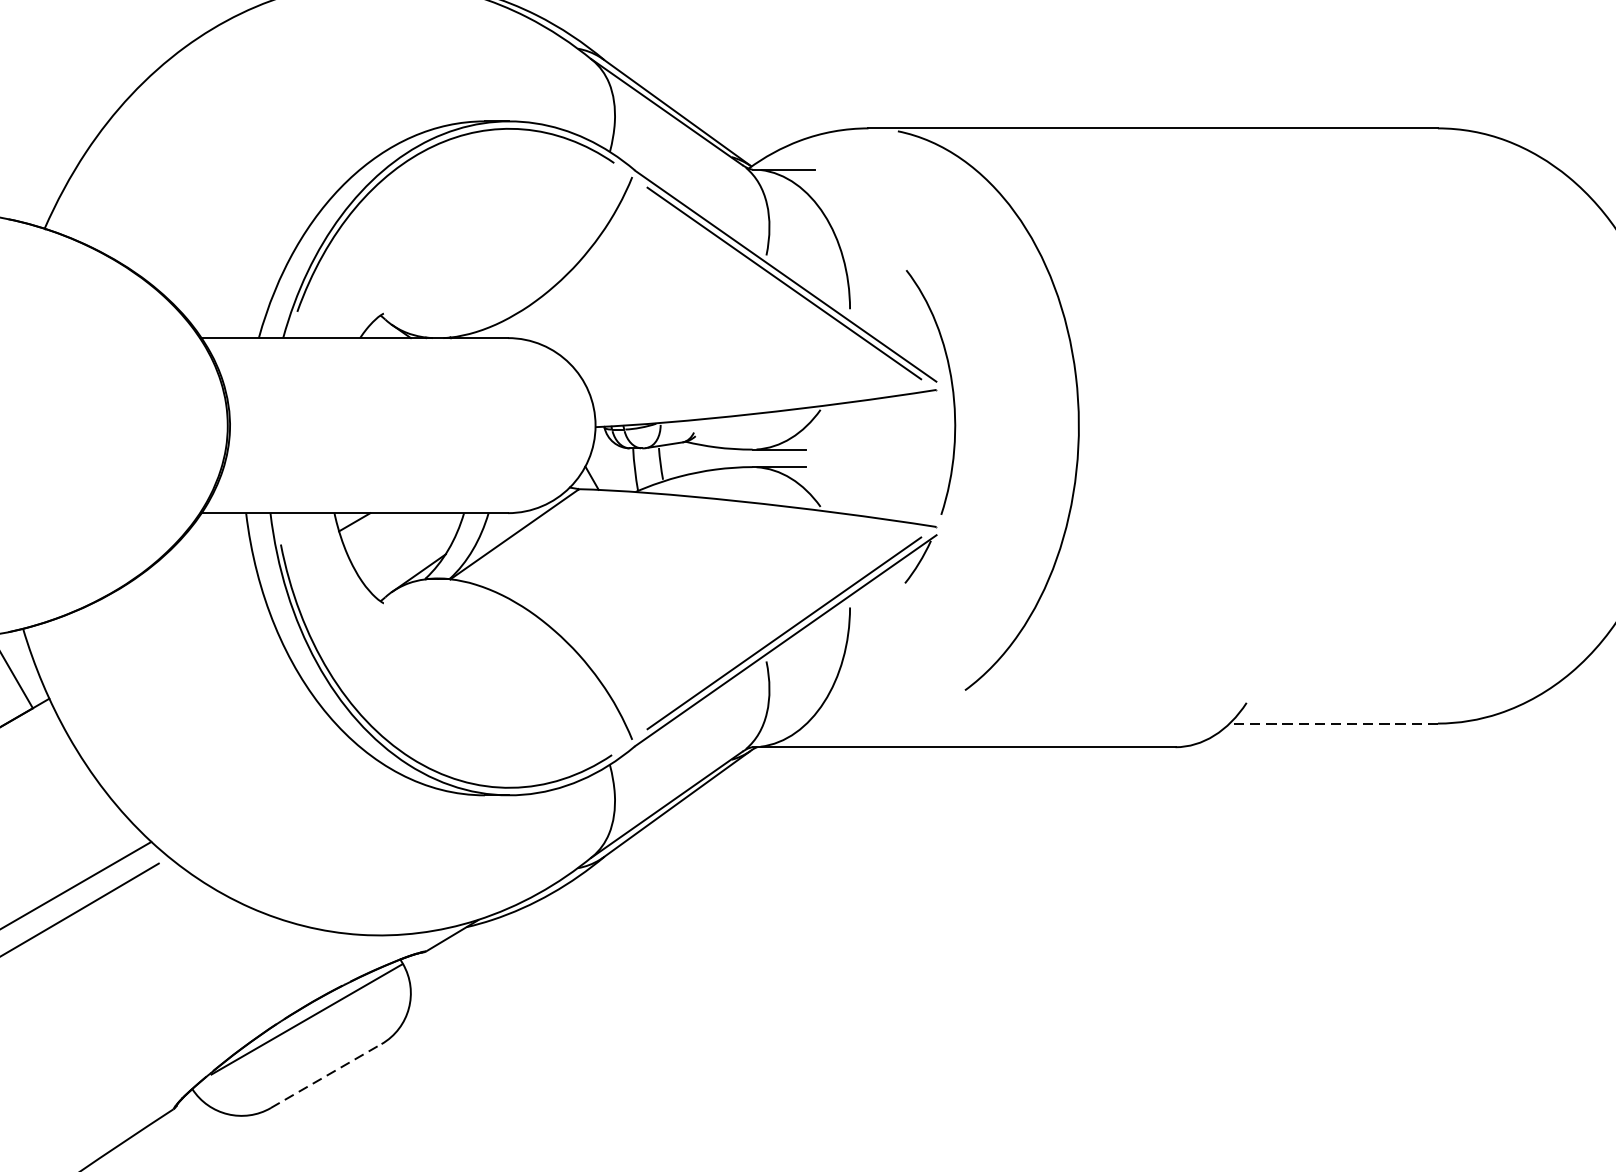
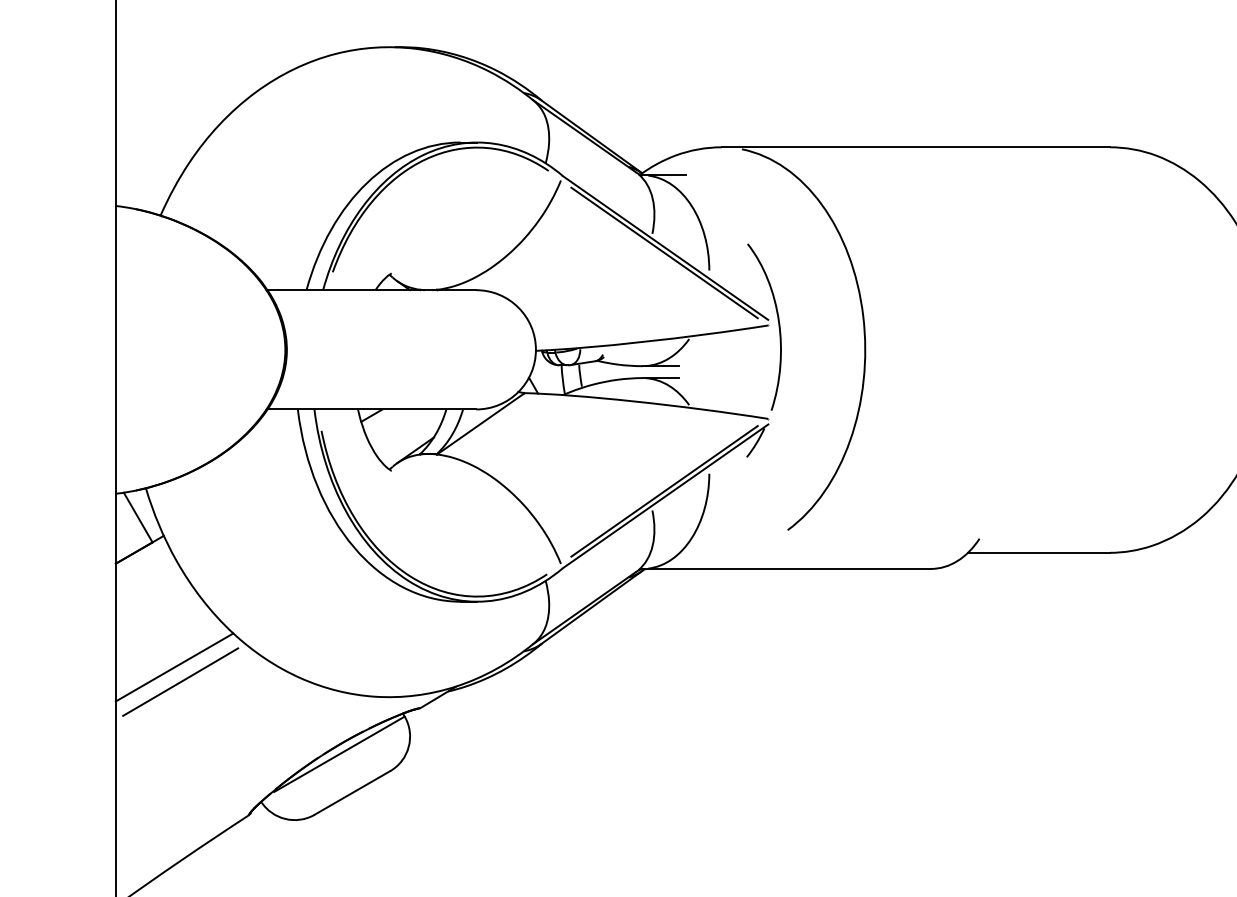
line: (1334, 723) -> (1039, 552), dashed -> solid
line: (326, 1075) -> (352, 792), dashed -> solid

